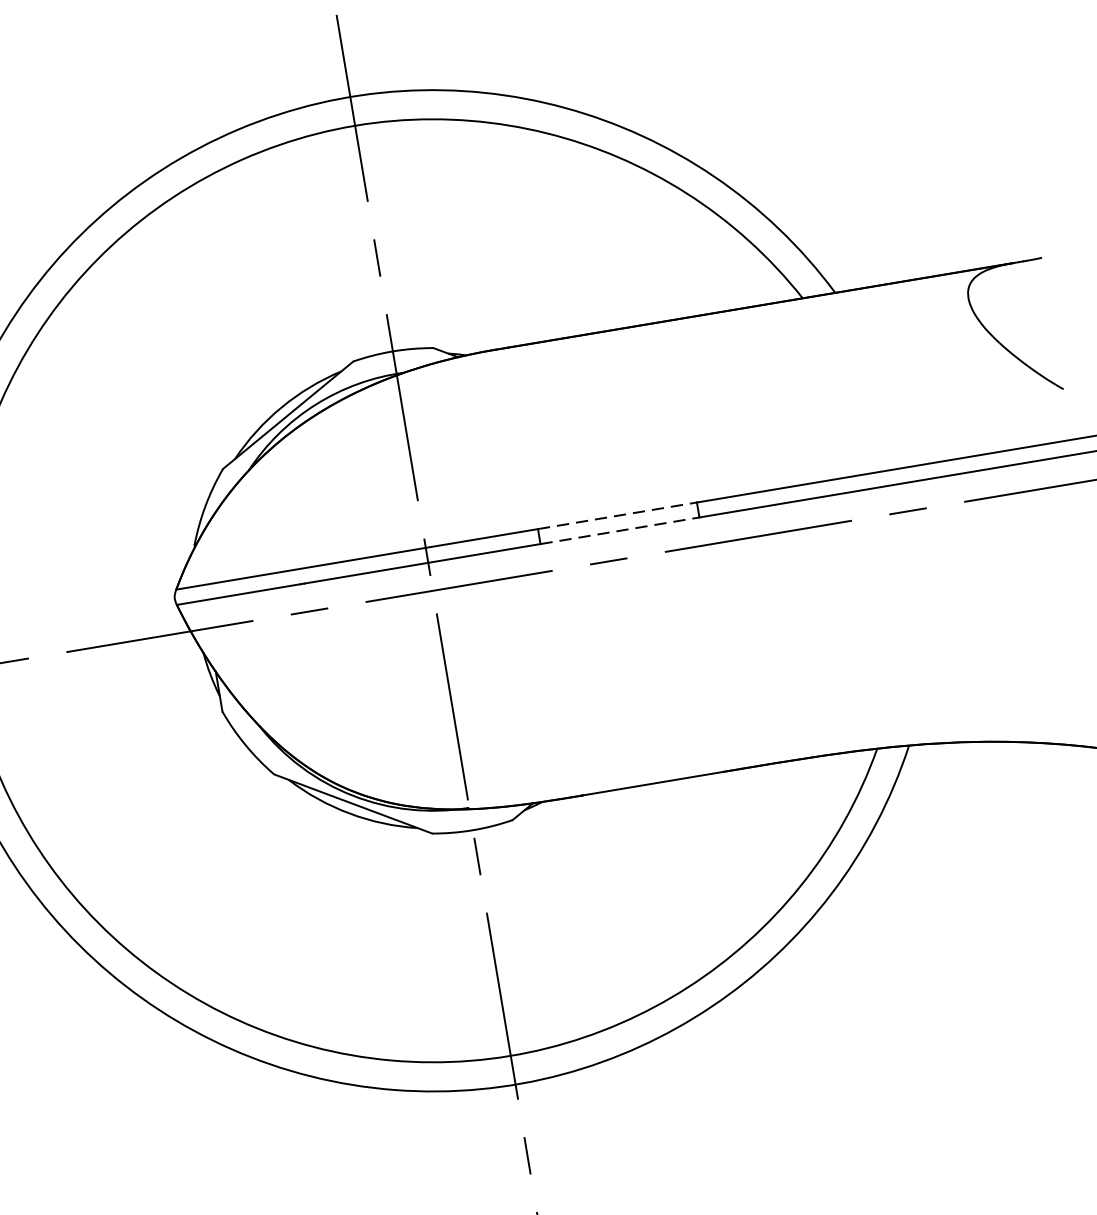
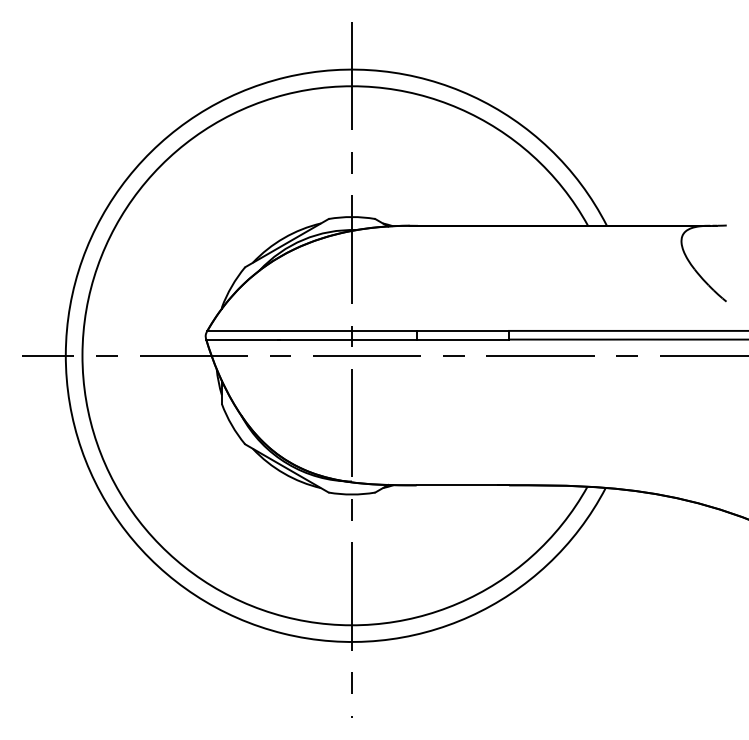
line: (618, 514) -> (463, 330), dashed -> solid
line: (620, 530) -> (463, 339), dashed -> solid

